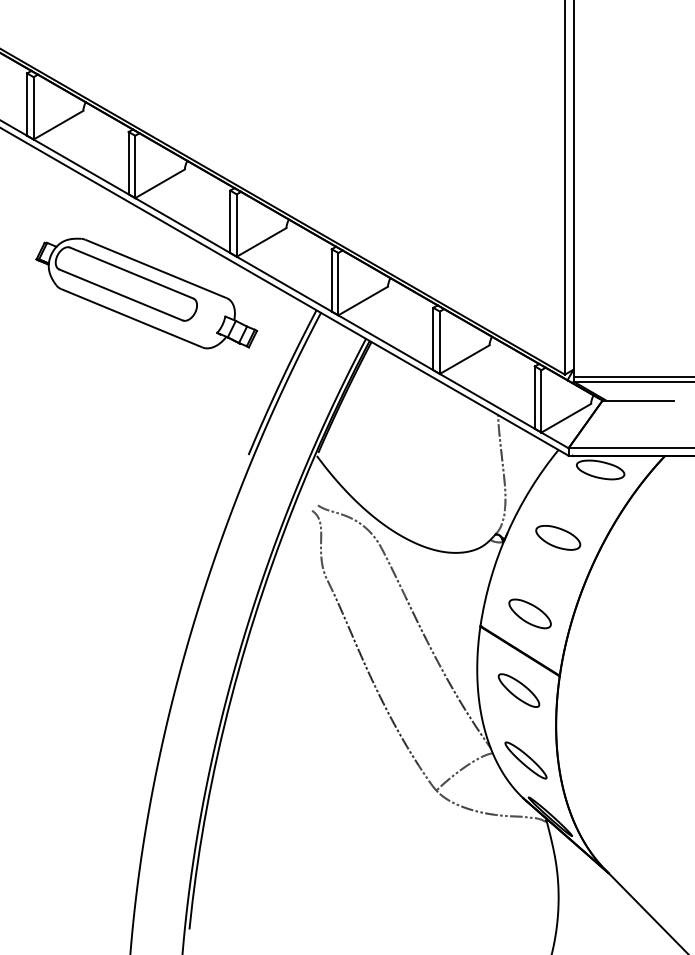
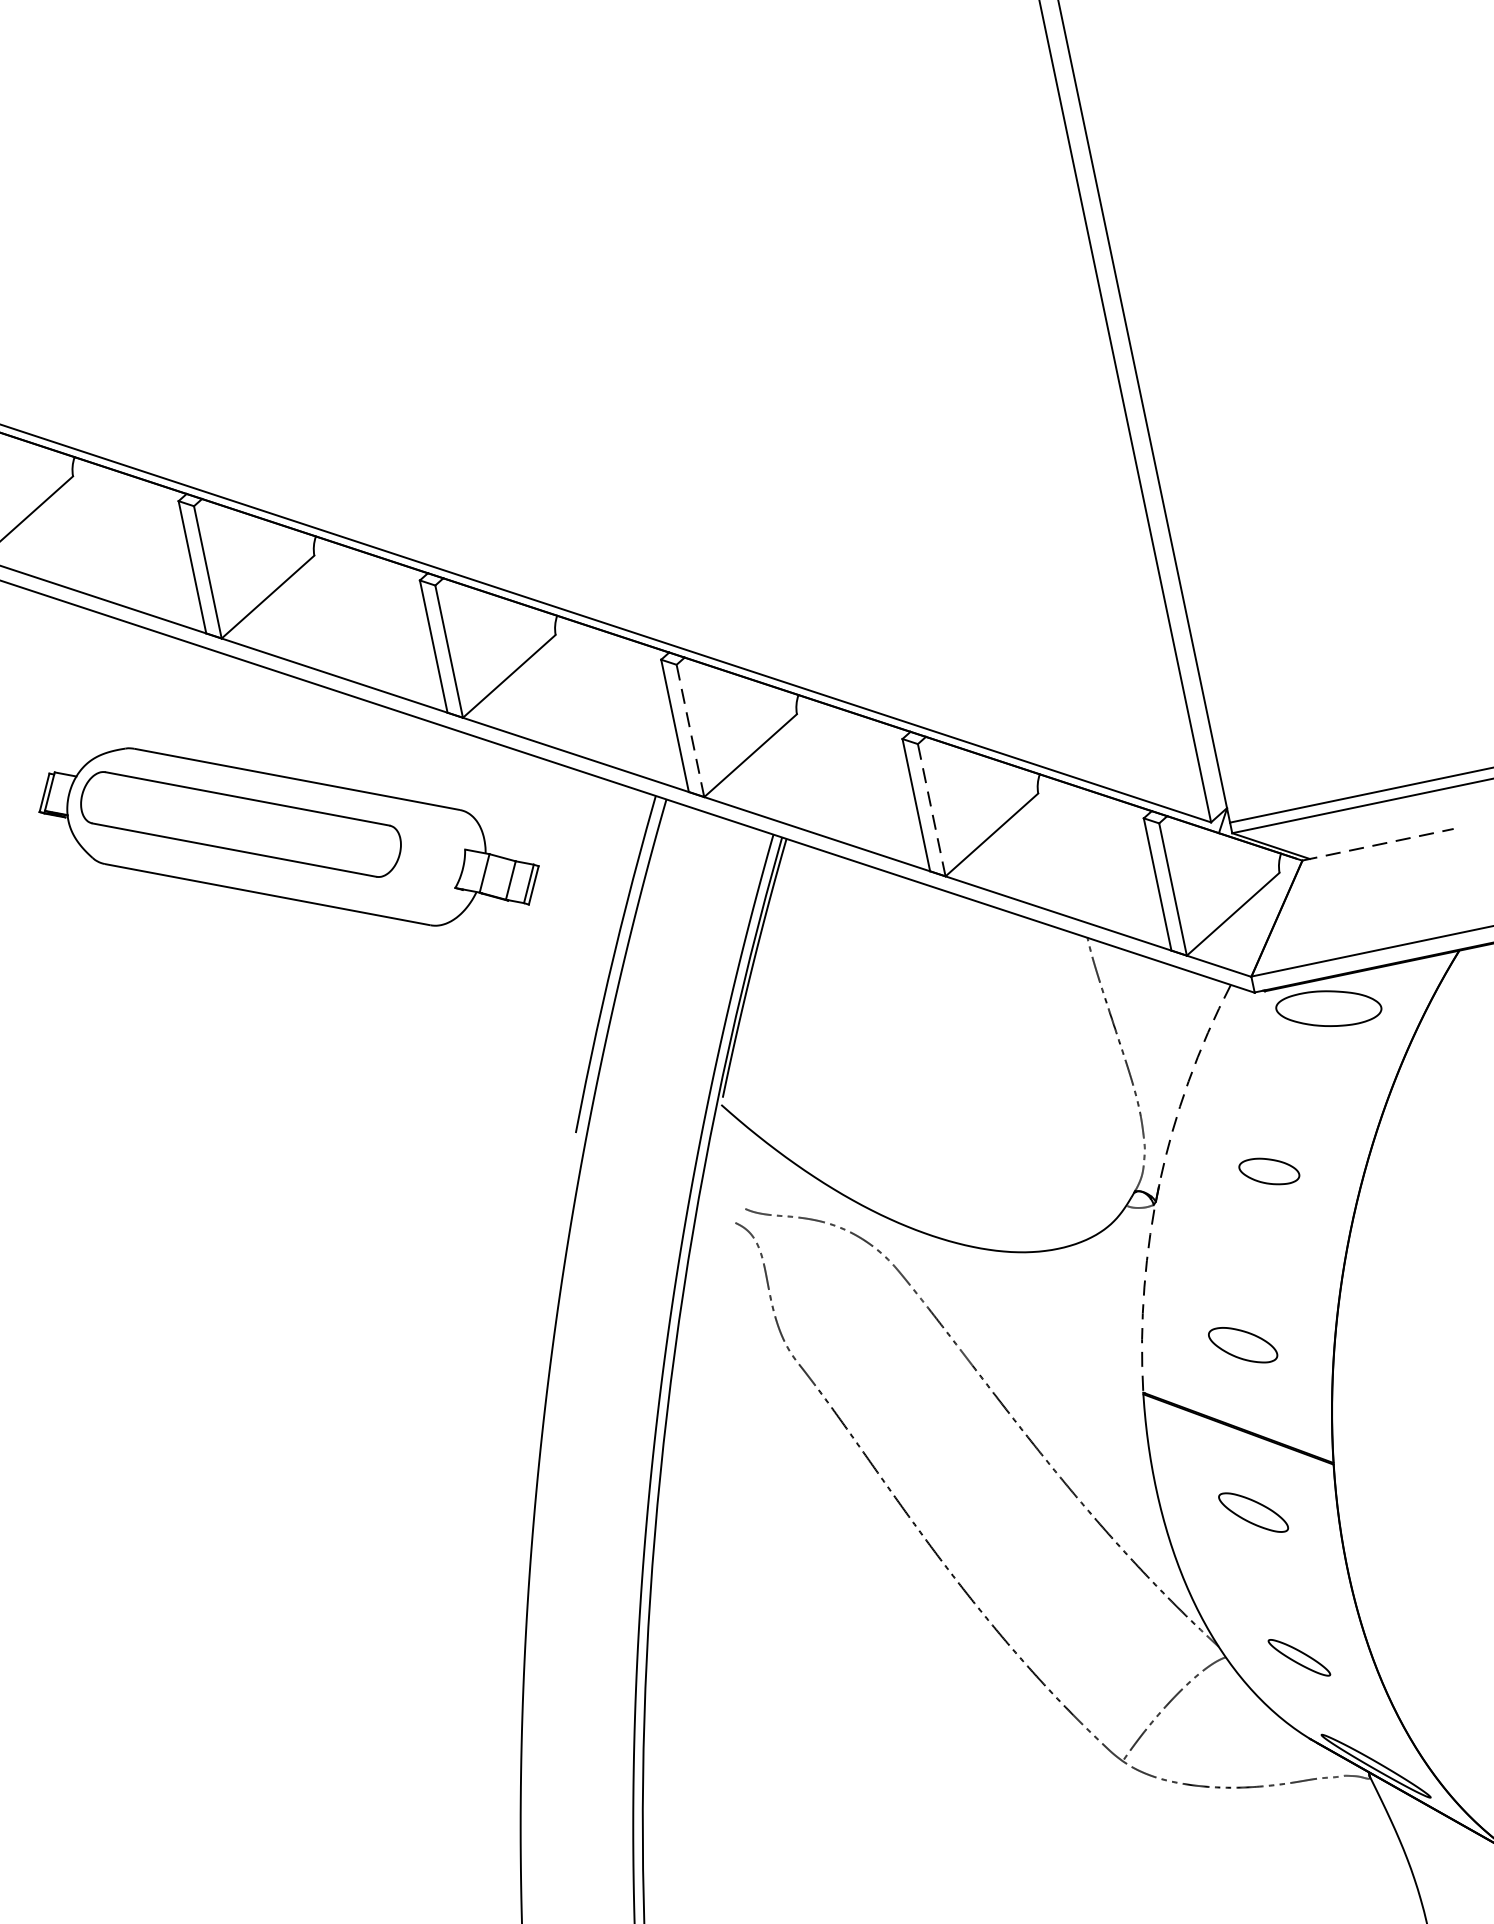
line: (338, 283) -> (690, 729), solid -> dashed
line: (439, 342) -> (930, 809), solid -> dashed
line: (638, 400) -> (1378, 844), solid -> dashed
arc: (507, 532) -> (1159, 1182), solid -> dashed
part: (558, 537) -> (1269, 1170), size x0.6
part: (529, 613) -> (1241, 1344), size x0.7
part: (518, 690) -> (1252, 1512), size x0.7
part: (525, 760) -> (1298, 1658), size x0.6

